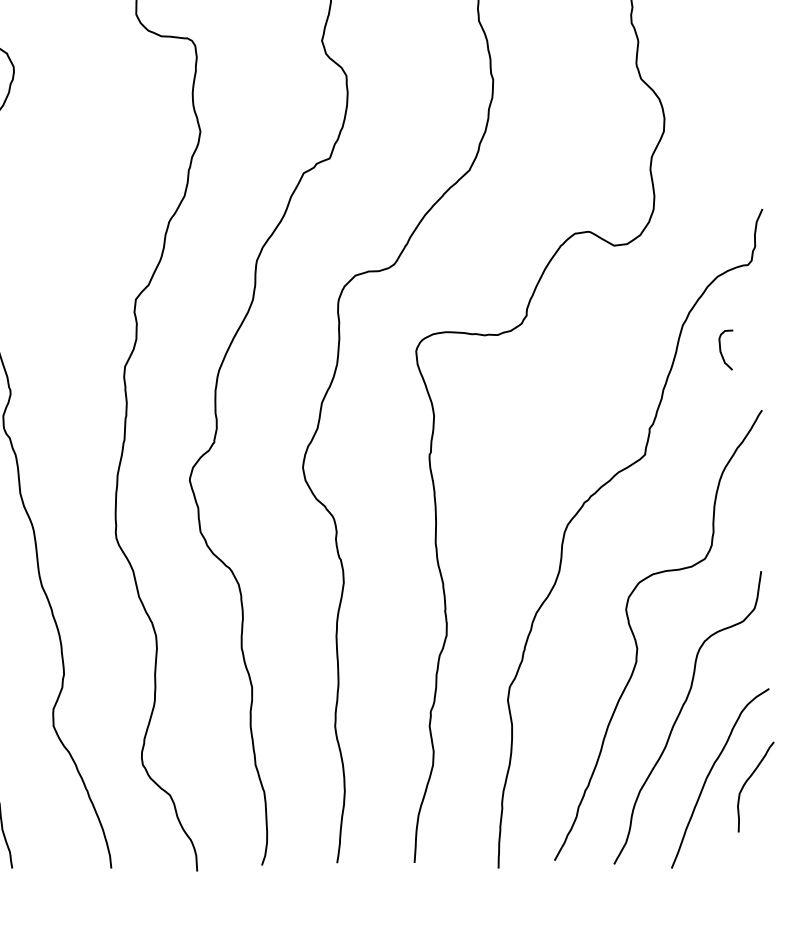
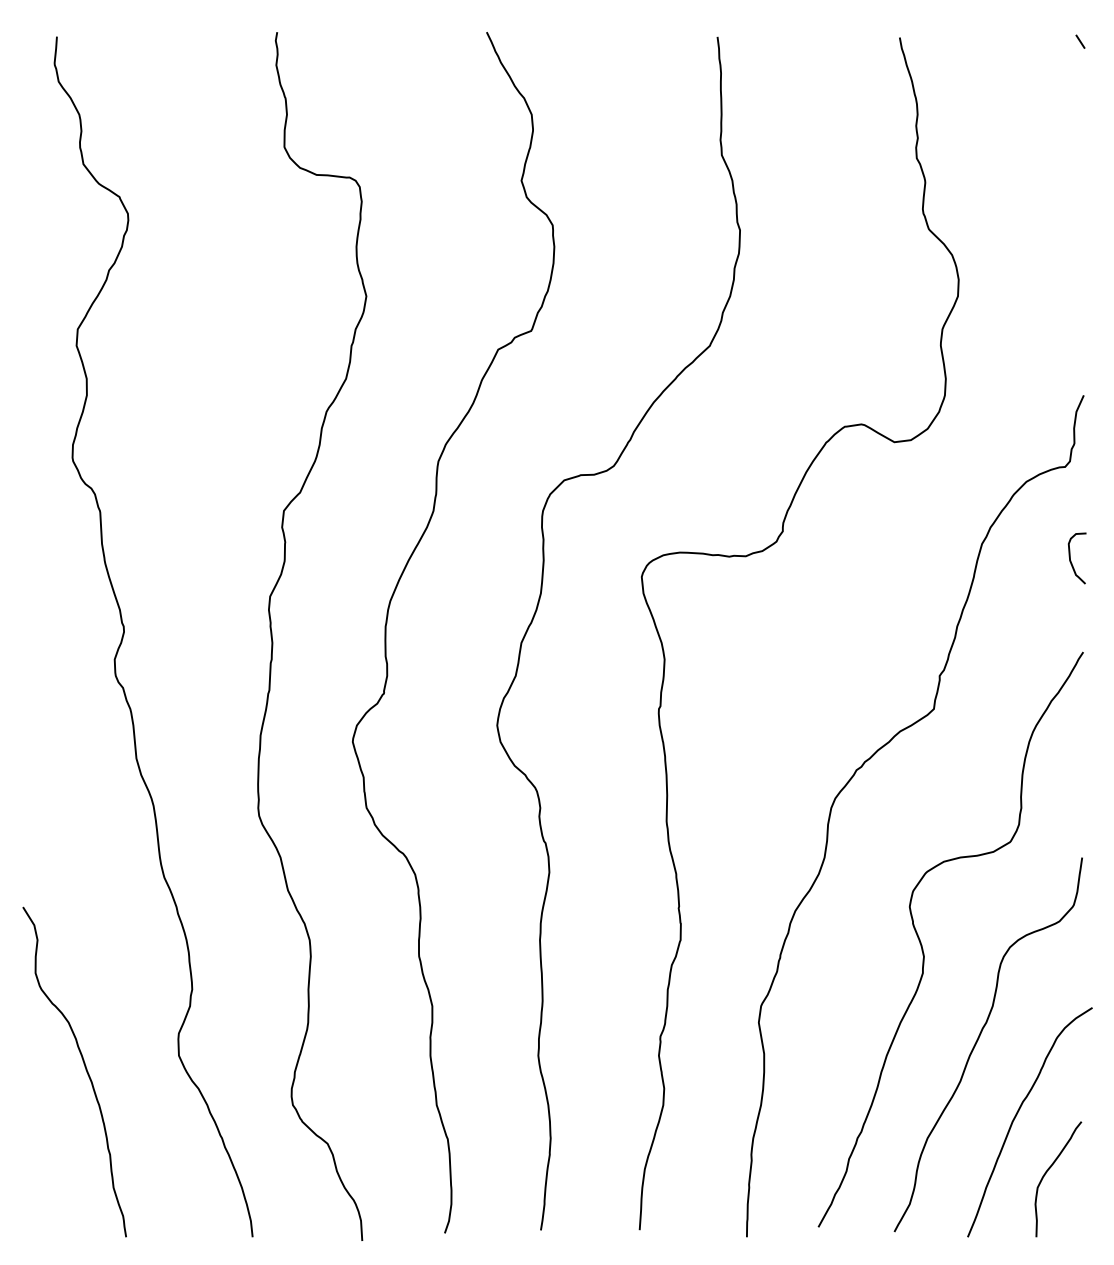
curve: (721, 351) -> (1071, 560), moved
curve: (747, 781) -> (1047, 1172), moved

